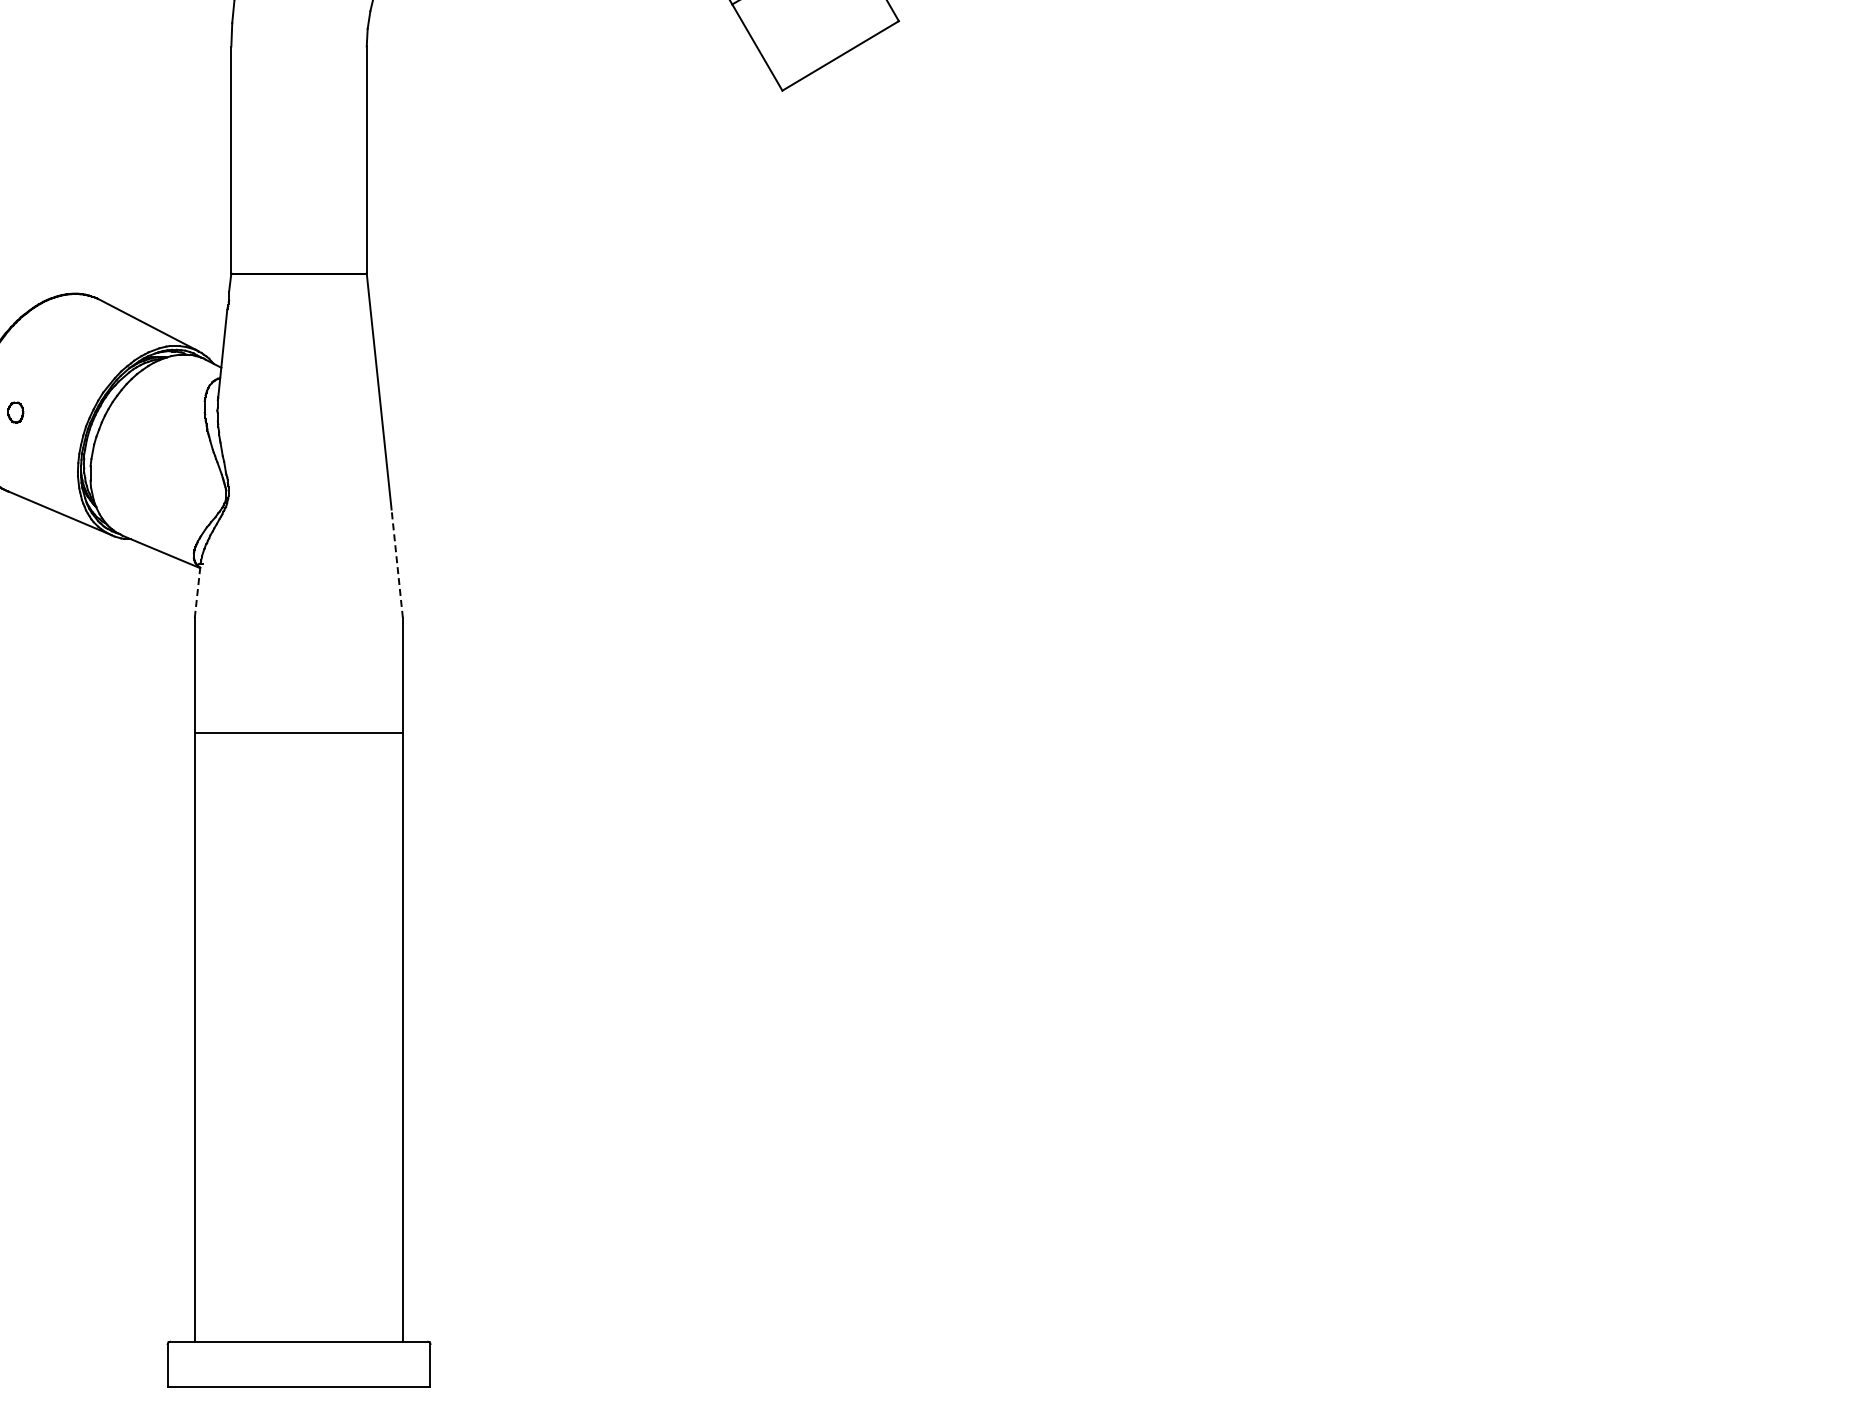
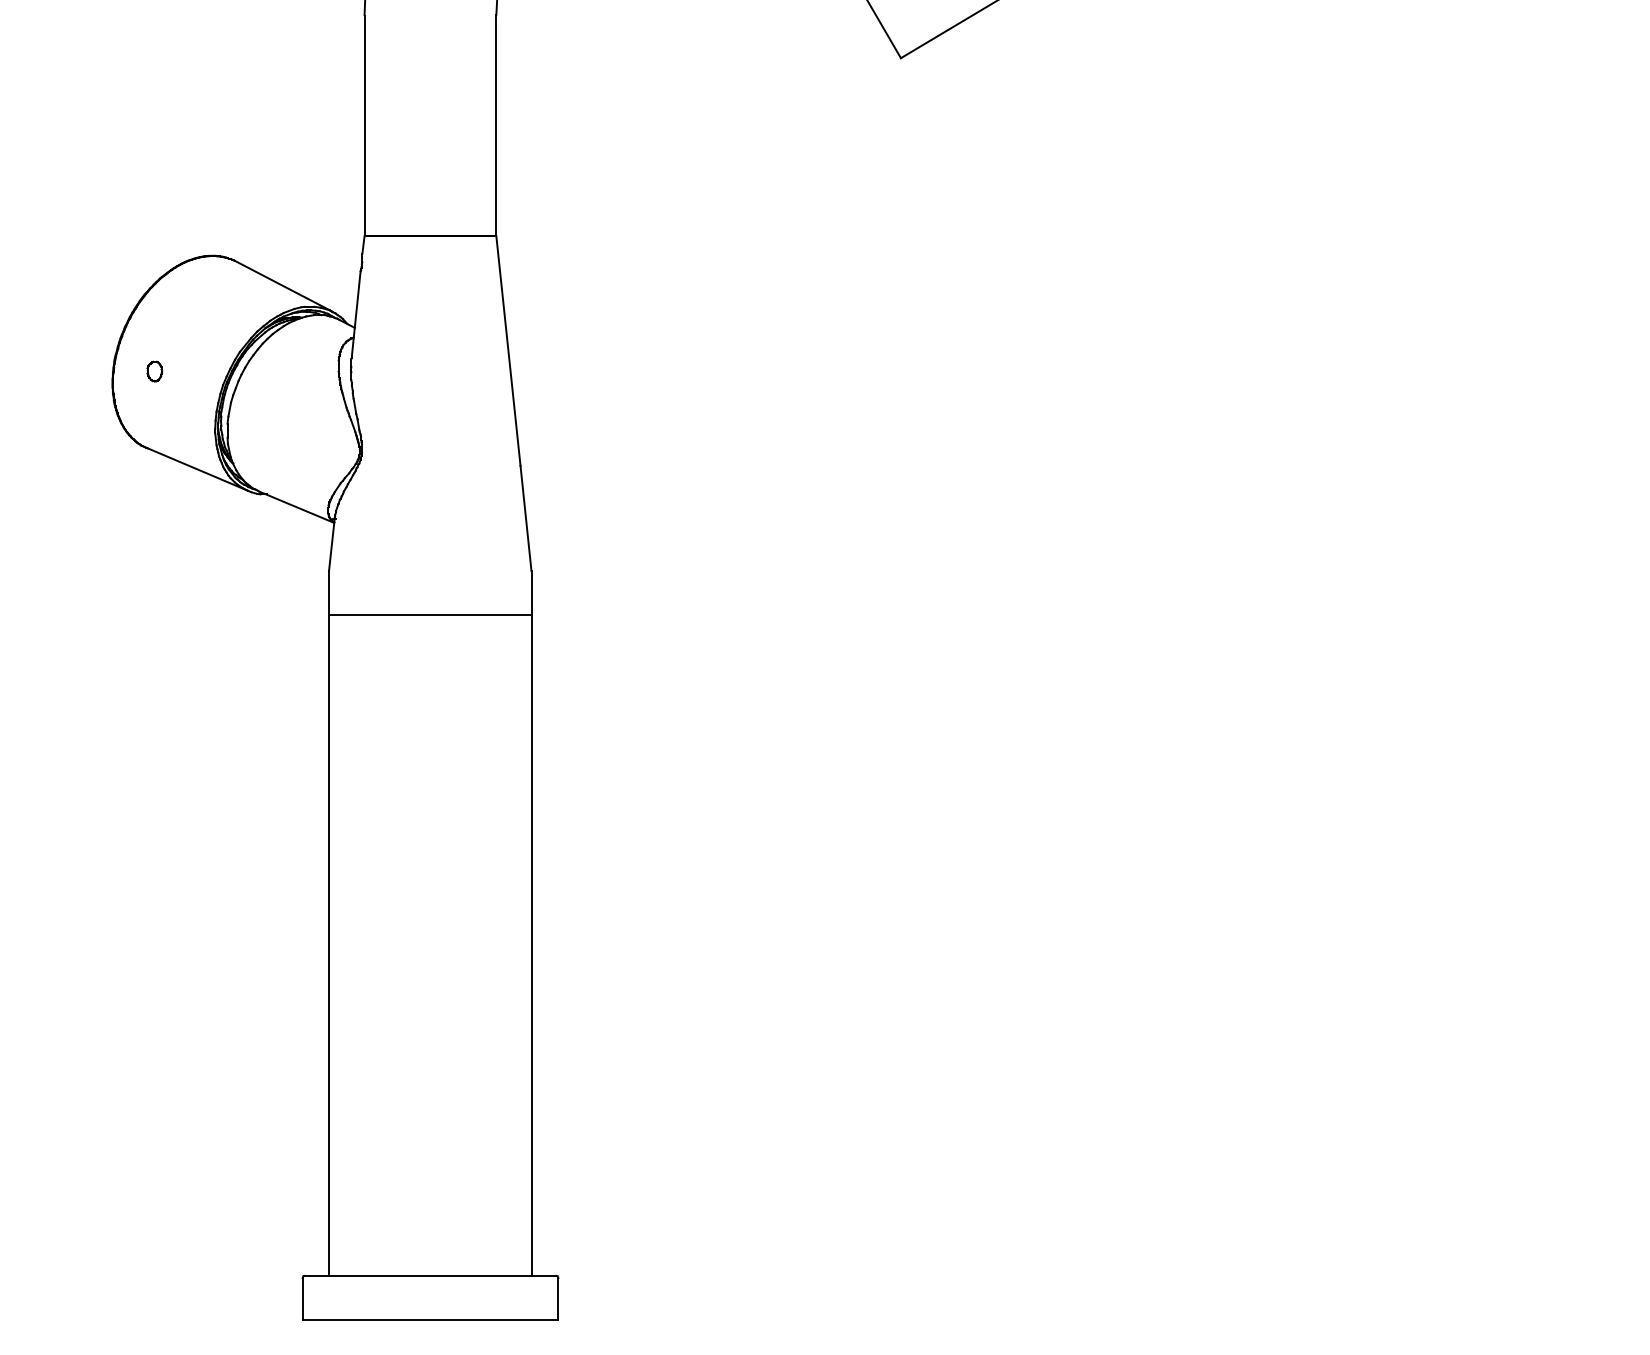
line: (397, 563) -> (526, 518), dashed -> solid
line: (197, 590) -> (331, 544), dashed -> solid
line: (298, 732) -> (429, 614), moved

